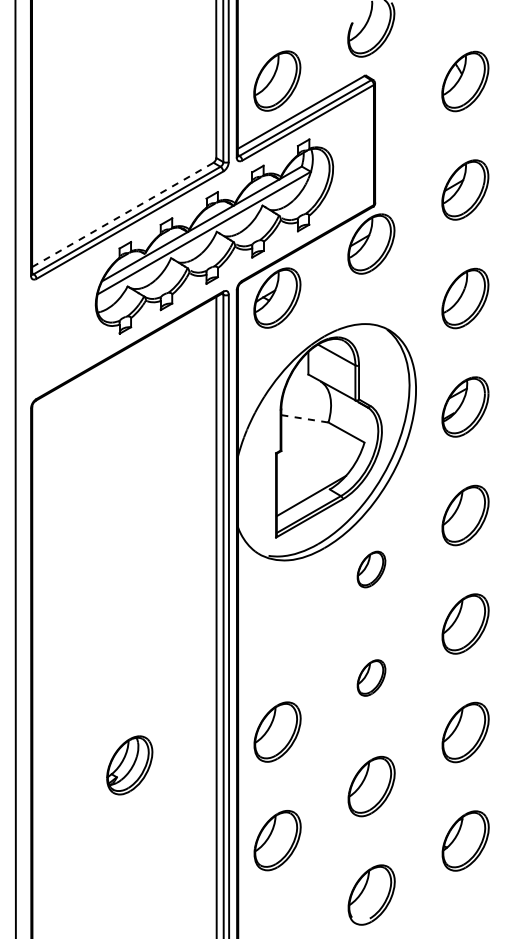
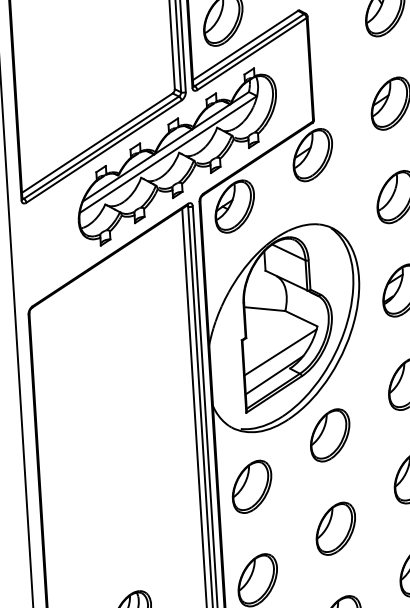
line: (122, 214) -> (97, 142), dashed -> solid
line: (304, 418) -> (264, 308), dashed -> solid
line: (319, 470) -> (280, 352), added
part: (371, 569) -> (330, 435), size x1.67
part: (277, 623) -> (252, 486), added
part: (371, 677) -> (335, 528), size x1.67

